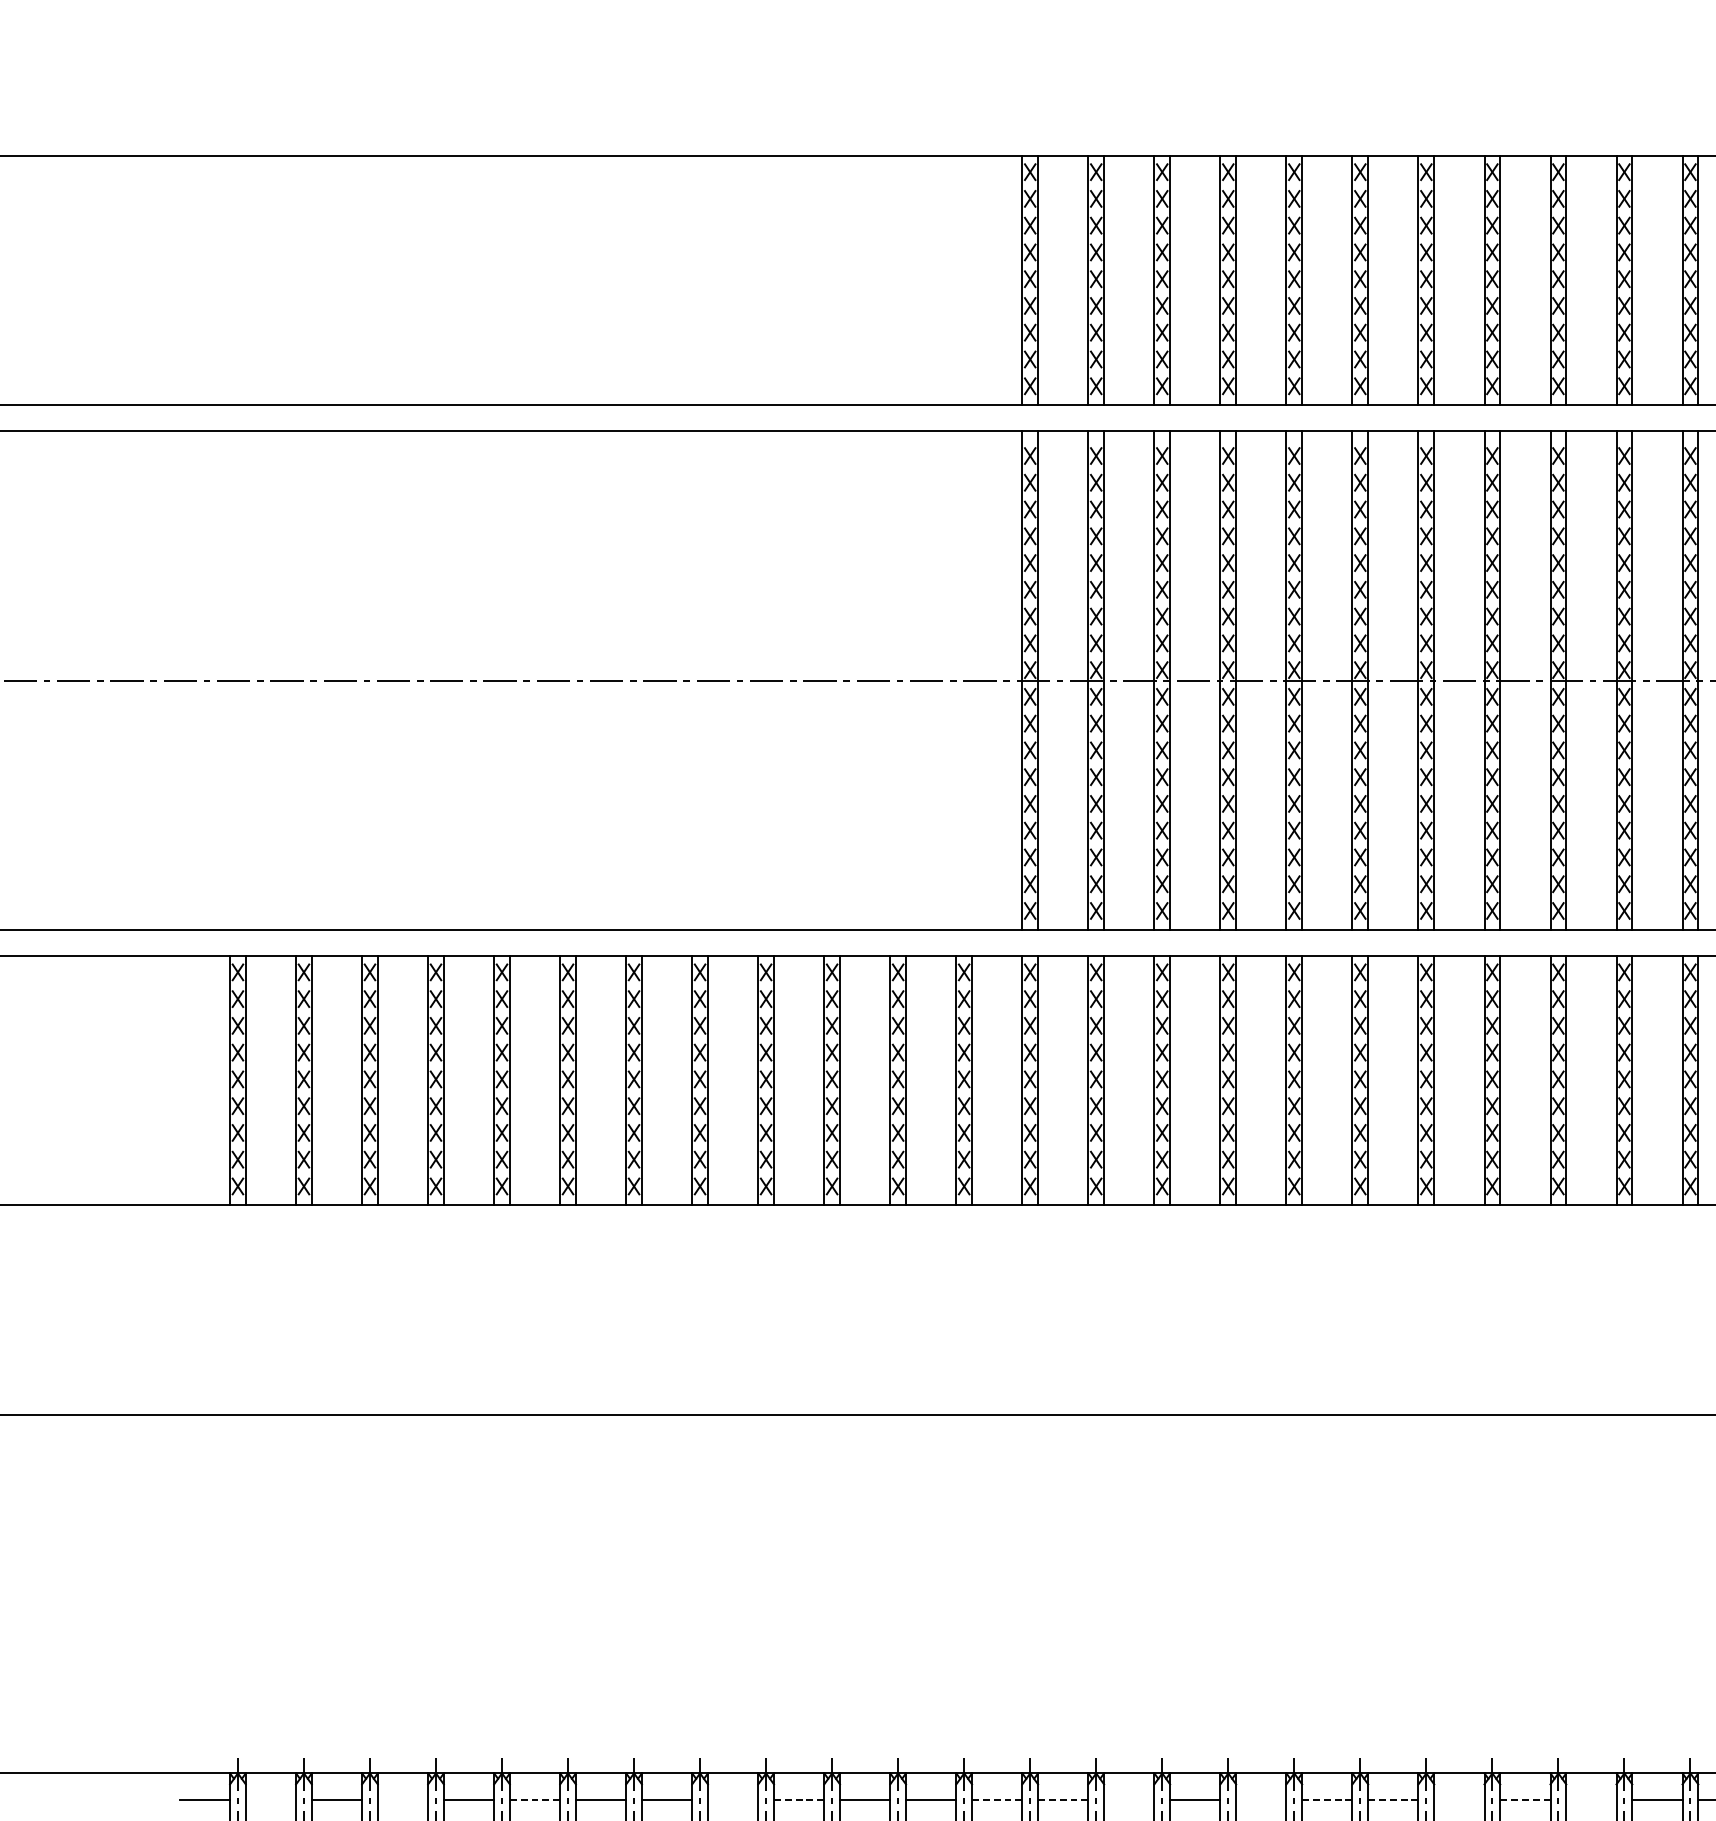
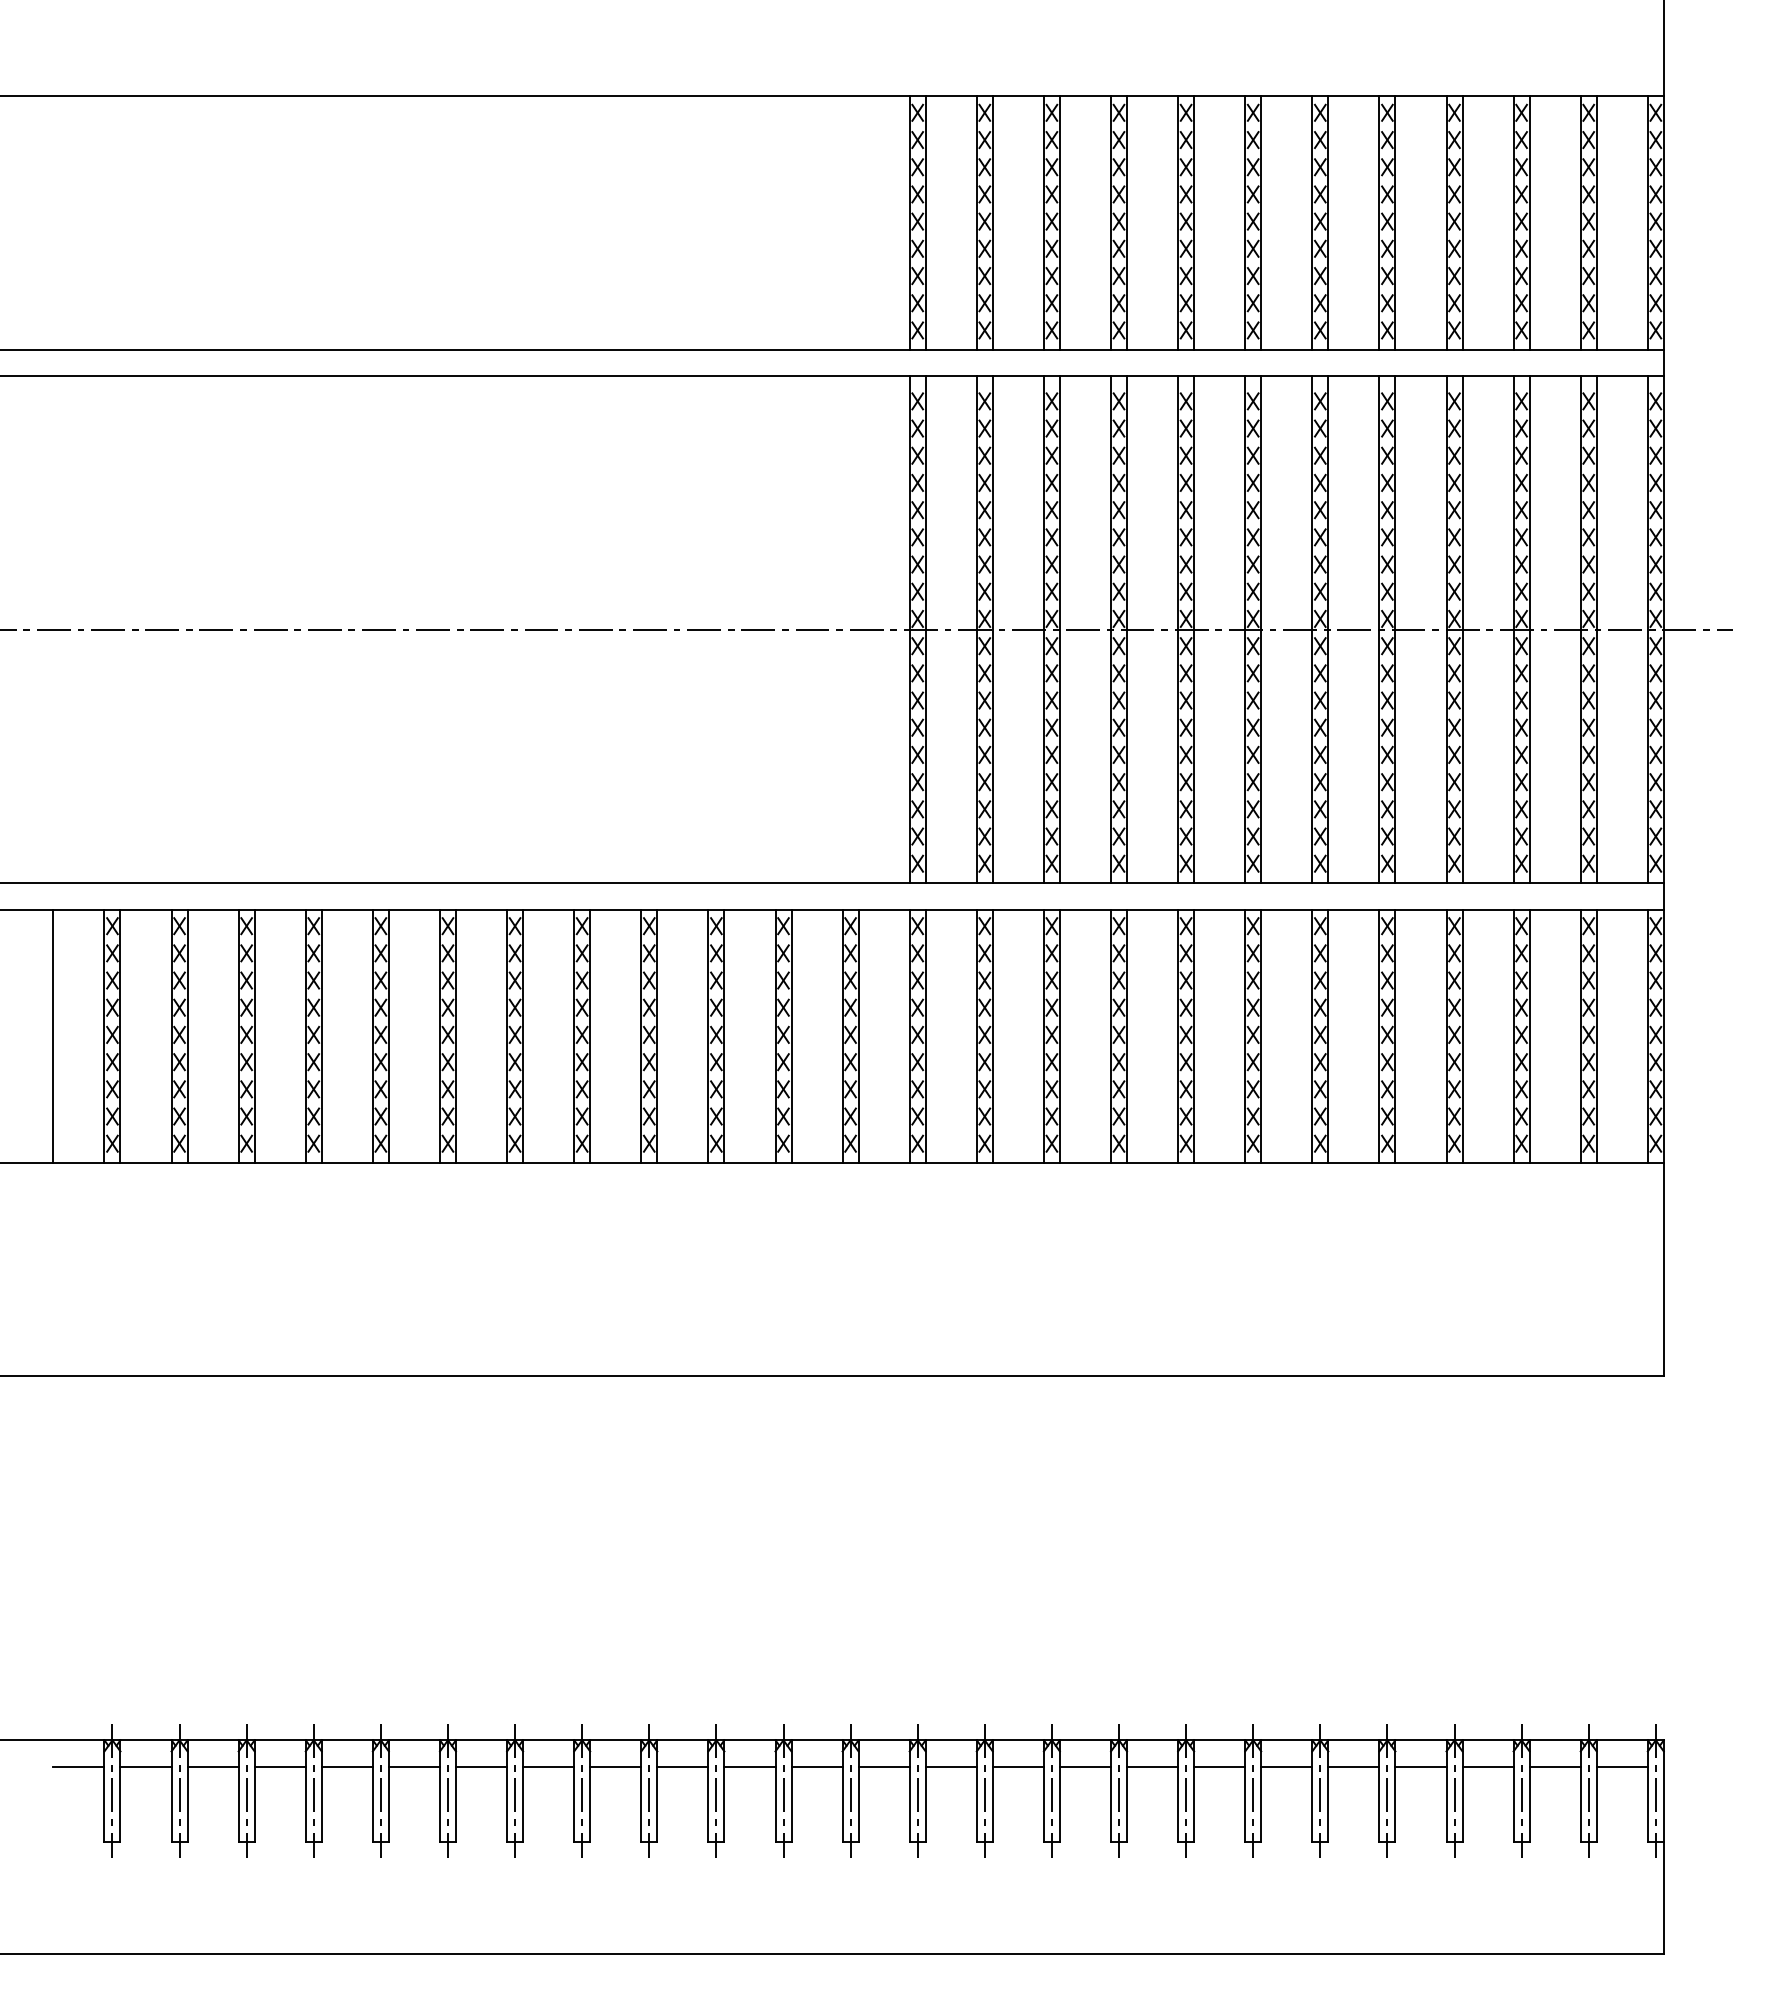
line: (179, 1079) -> (53, 1035), added
line: (270, 1799) -> (145, 1766), added
line: (402, 1799) -> (279, 1766), added
line: (535, 1799) -> (414, 1766), dashed -> solid
line: (732, 1799) -> (615, 1766), added
line: (798, 1799) -> (682, 1766), dashed -> solid
line: (997, 1799) -> (884, 1766), dashed -> solid
line: (1063, 1799) -> (951, 1766), dashed -> solid
line: (1128, 1799) -> (1017, 1766), added
line: (1261, 1799) -> (1152, 1766), added
line: (1327, 1799) -> (1219, 1766), dashed -> solid
line: (1393, 1799) -> (1286, 1766), dashed -> solid
line: (1458, 1799) -> (1353, 1766), added
line: (1524, 1799) -> (1420, 1766), dashed -> solid
line: (1590, 1799) -> (1487, 1766), added

